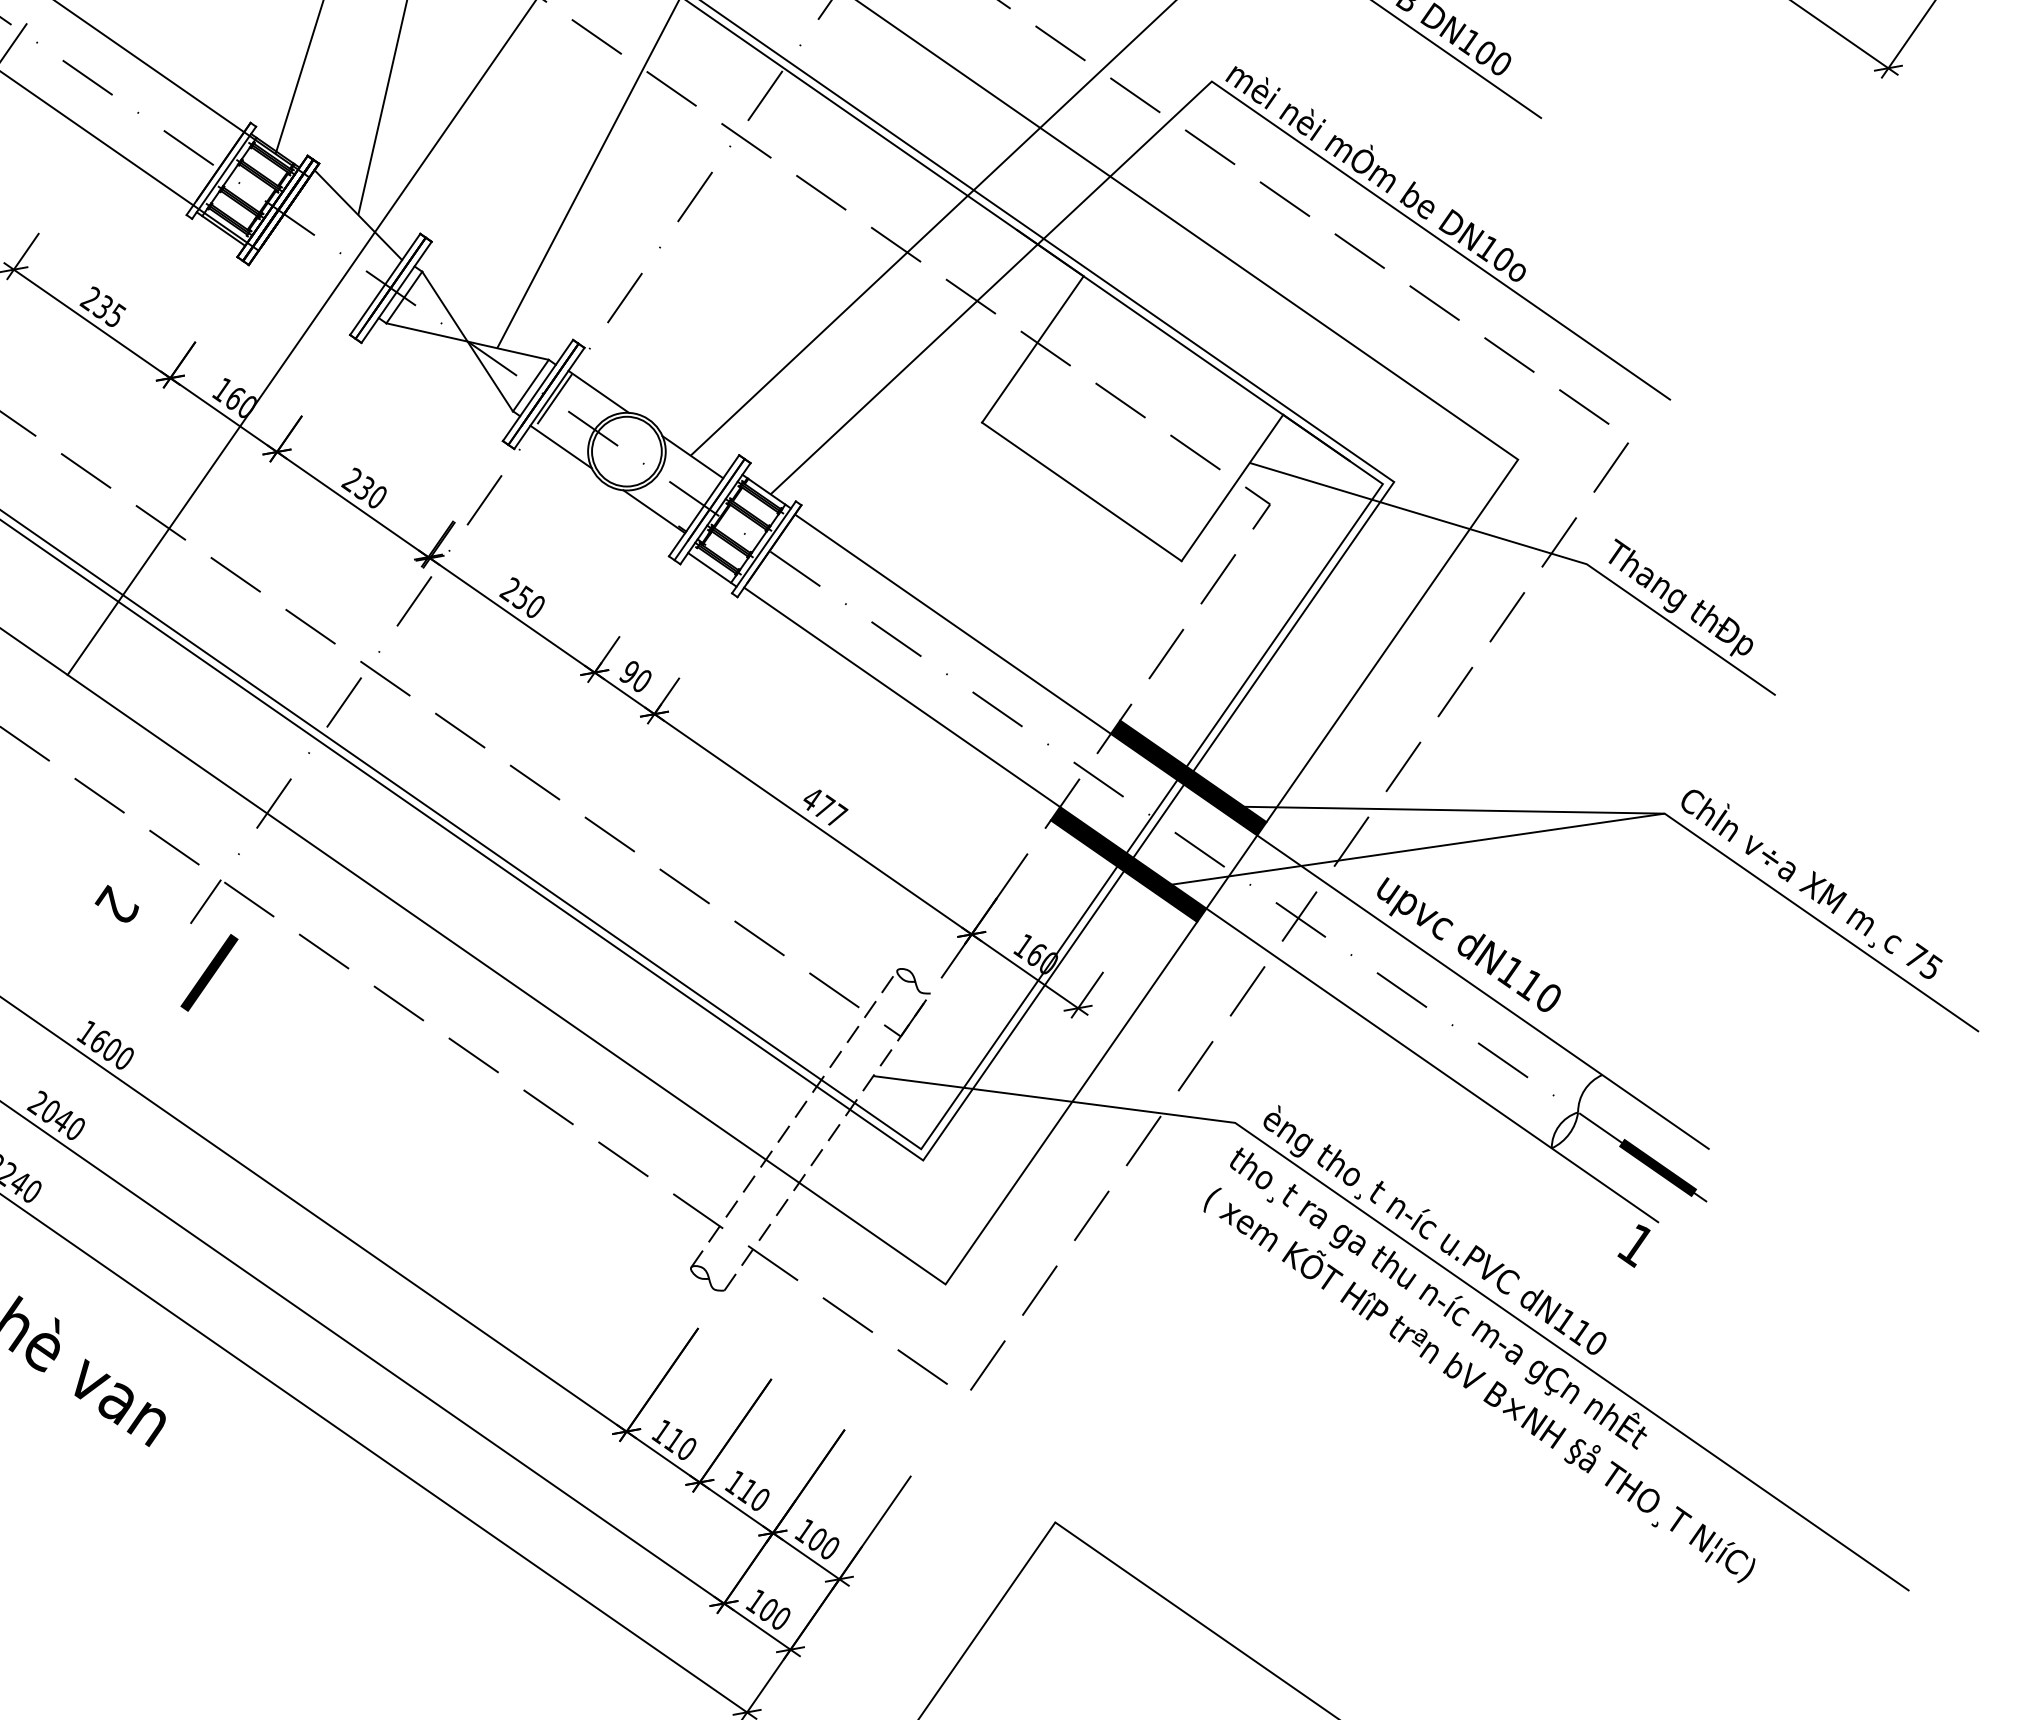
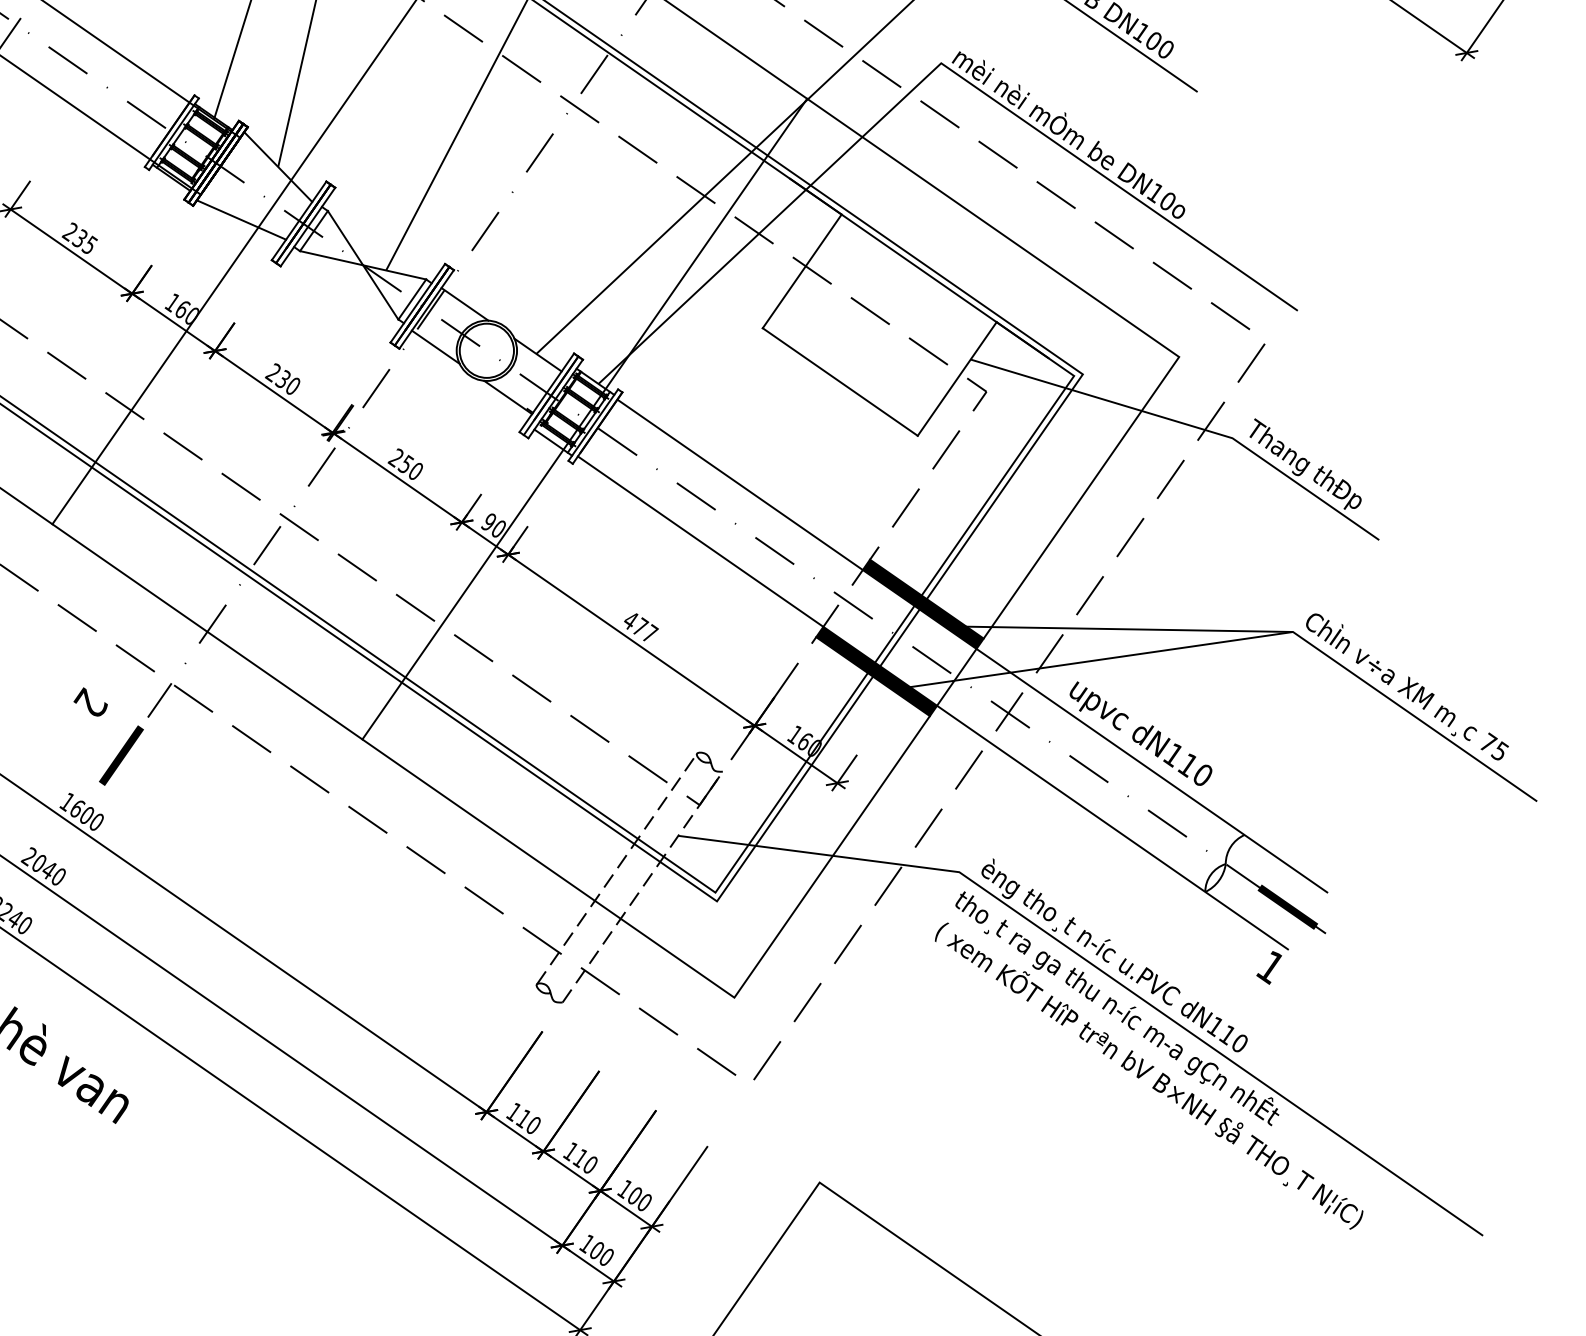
line: (310, 282) -> (241, 219), added
line: (752, 539) -> (584, 419), added
part: (209, 972) -> (121, 755), moved

